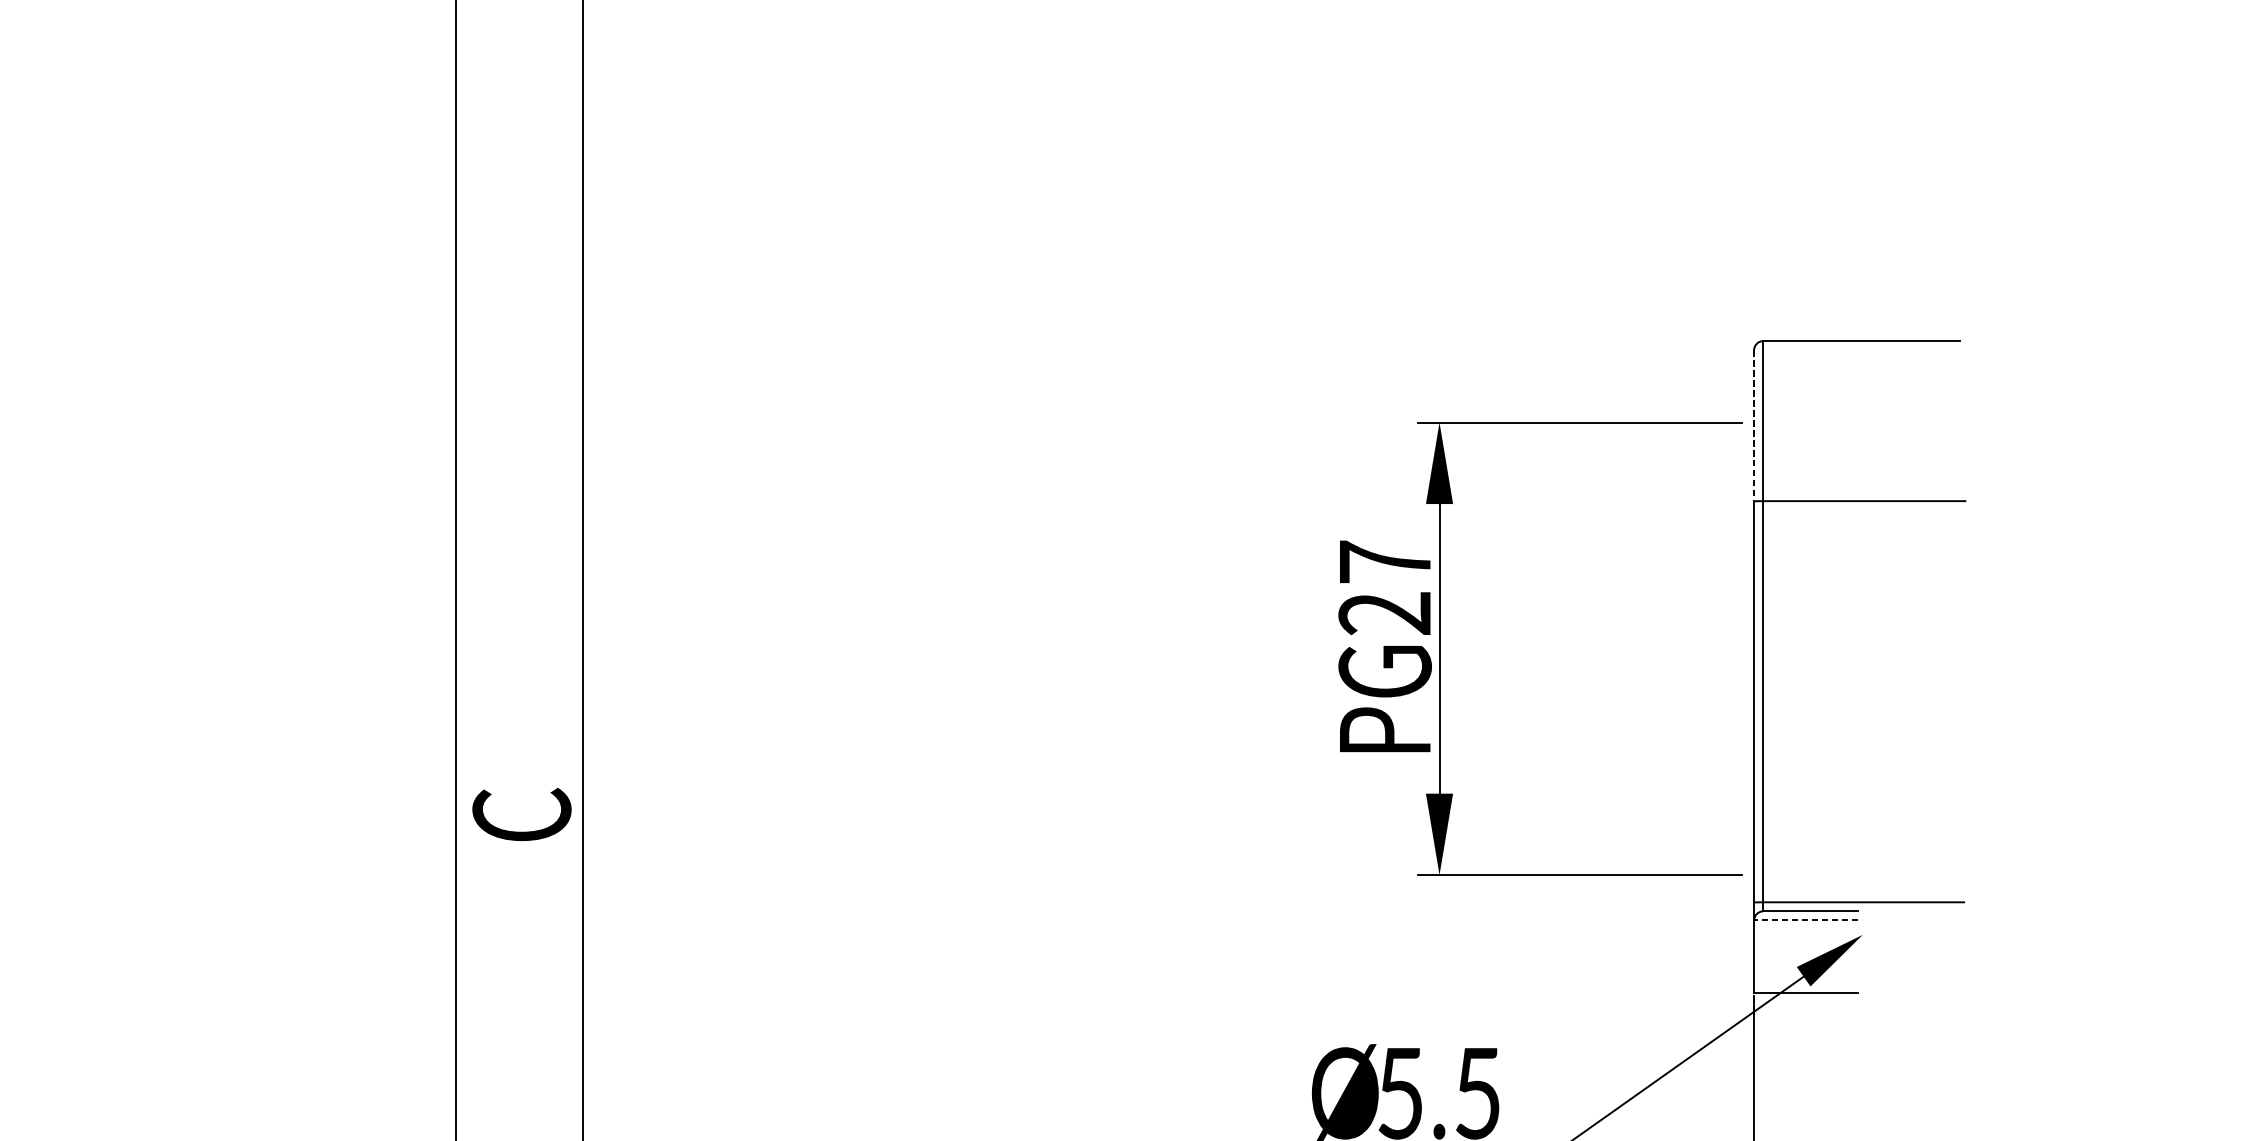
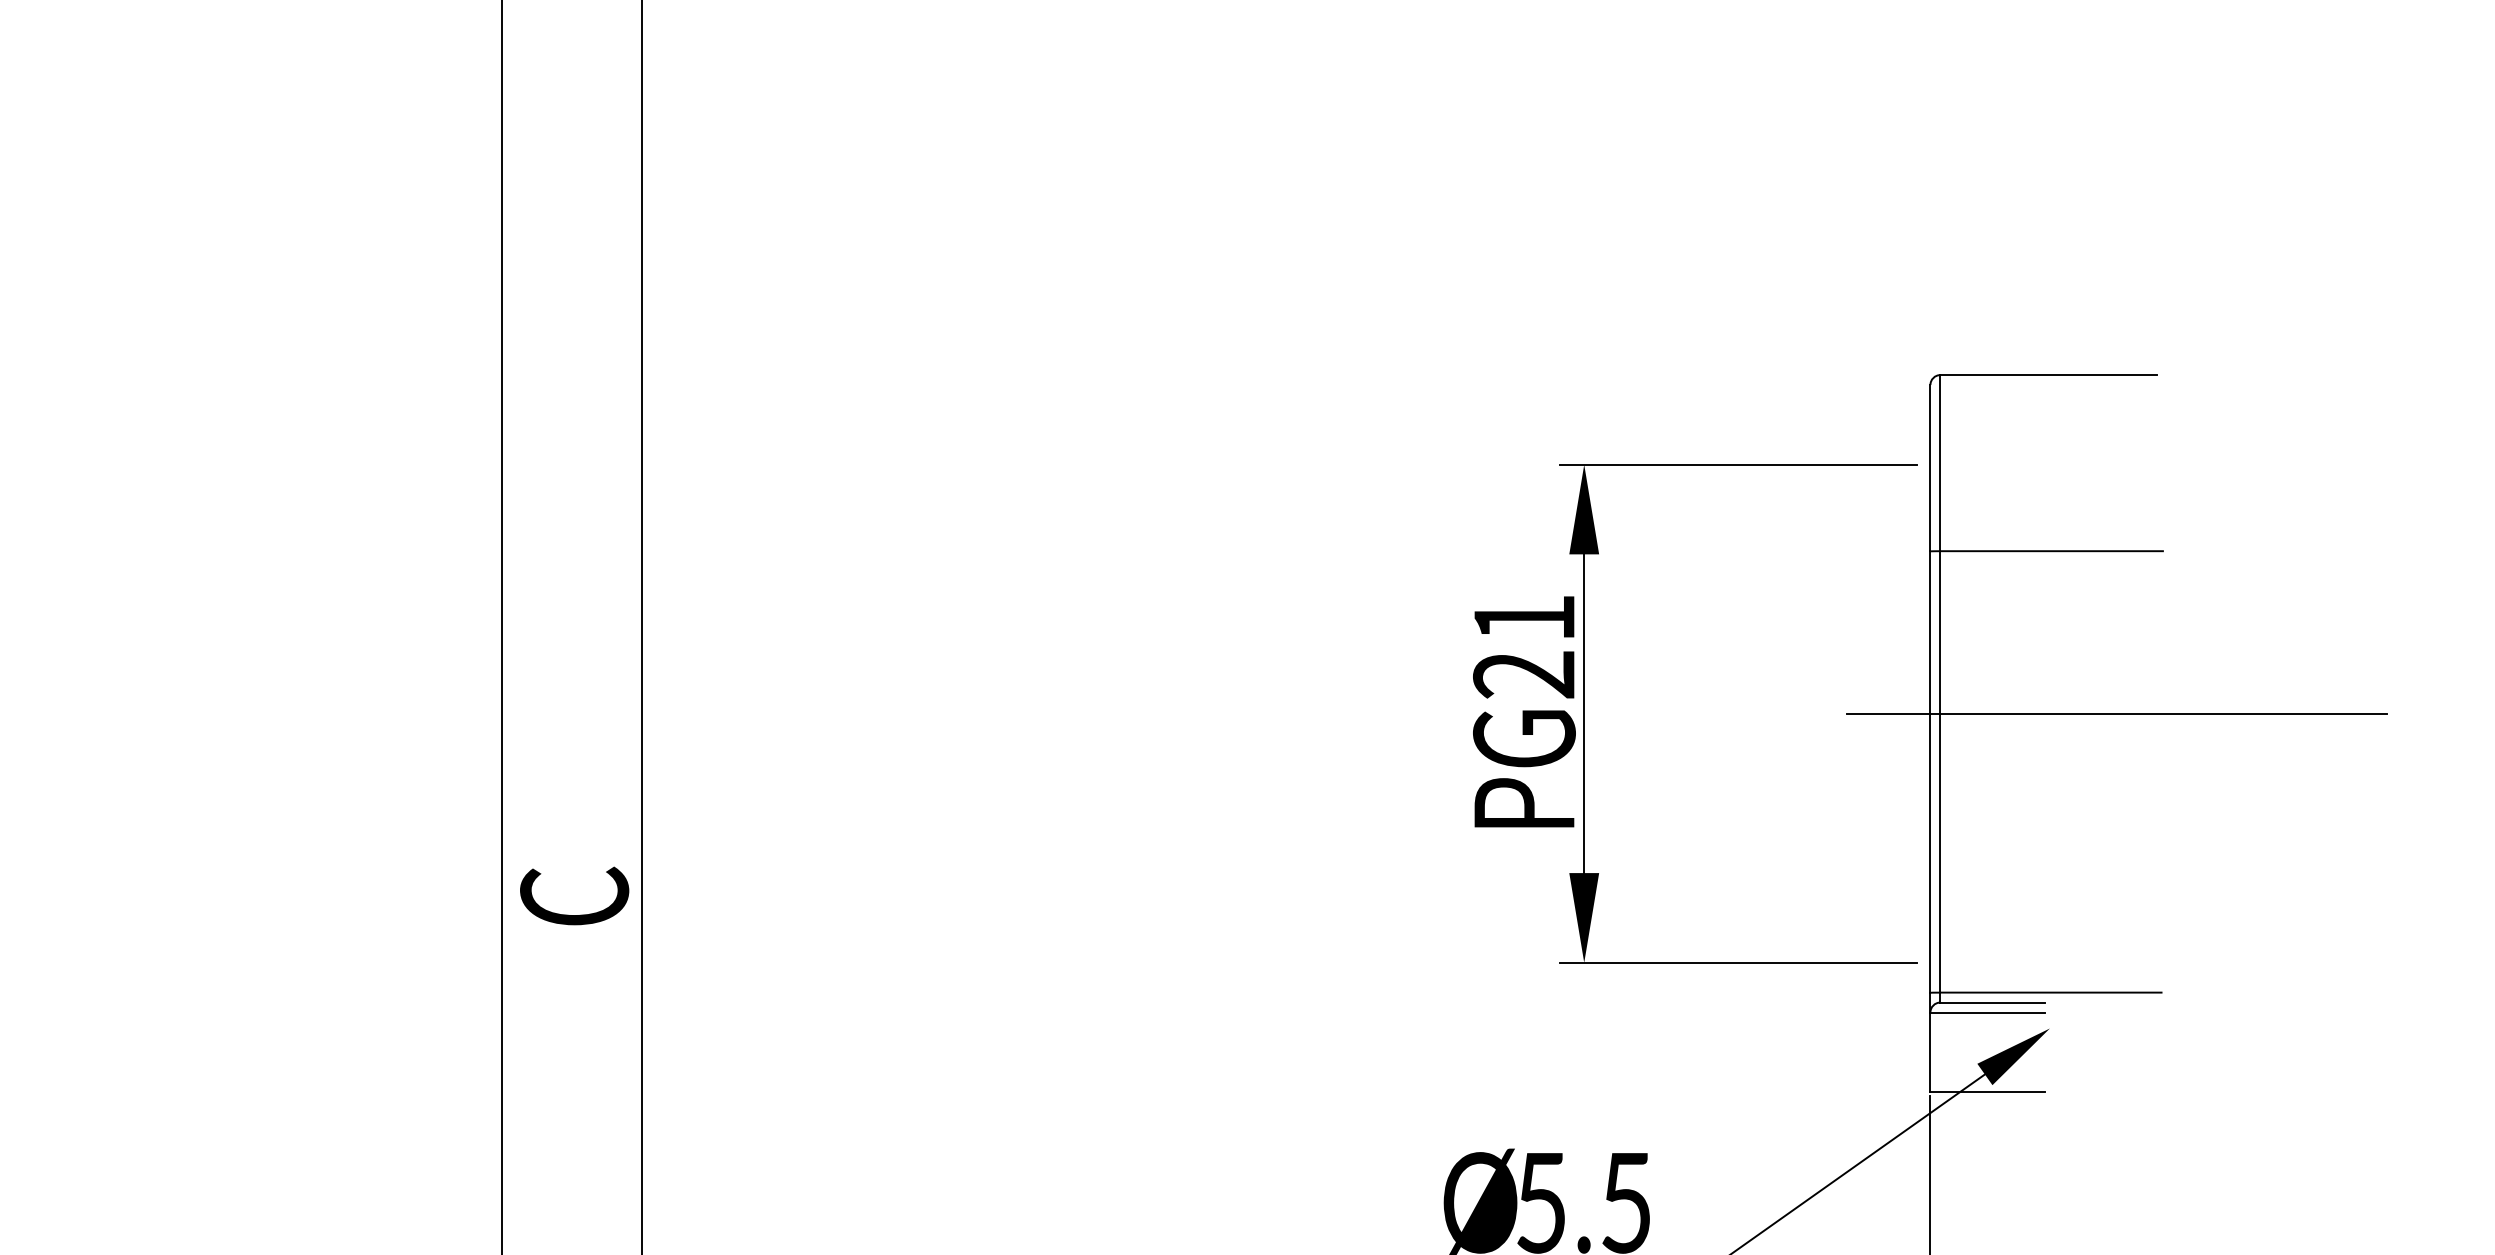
line: (1754, 426) -> (1930, 468), dashed -> solid
text: (1385, 561) -> (1524, 617), PG27 -> PG21
line: (1923, 648) -> (2116, 713), added
line: (1806, 920) -> (1987, 1012), dashed -> solid

